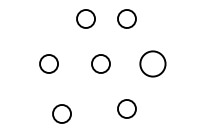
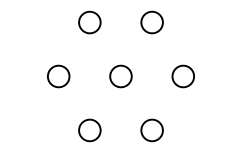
circle: (85, 18) -> (89, 21), moved
circle: (152, 63) -> (182, 75), size x0.71
circle: (61, 113) -> (89, 129), moved

